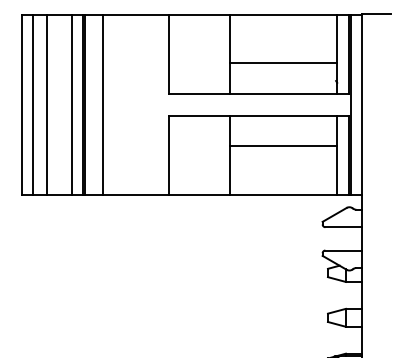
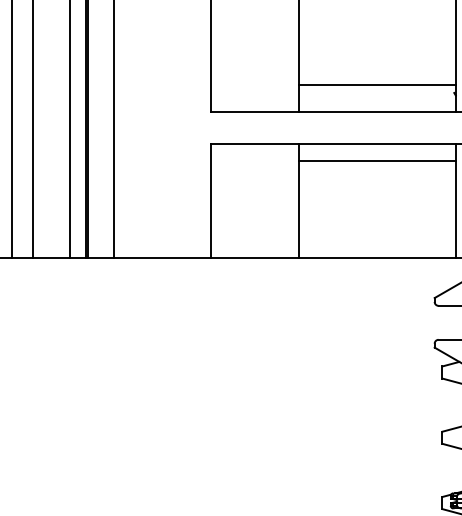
line: (283, 63) -> (377, 84), moved
line: (283, 146) -> (377, 160), moved

